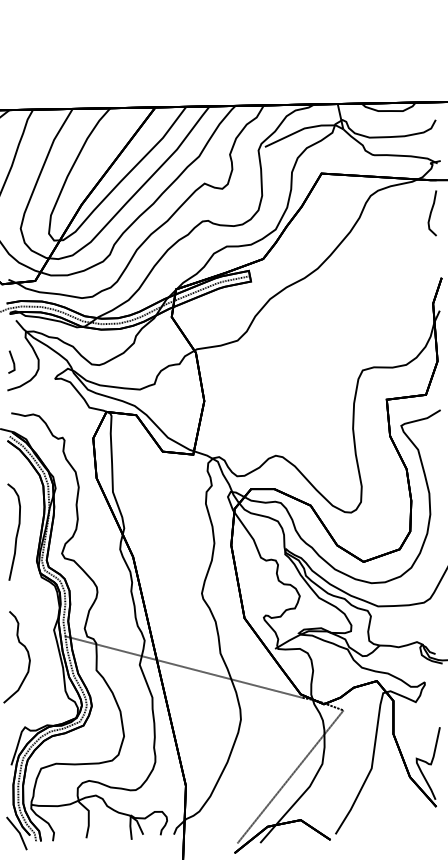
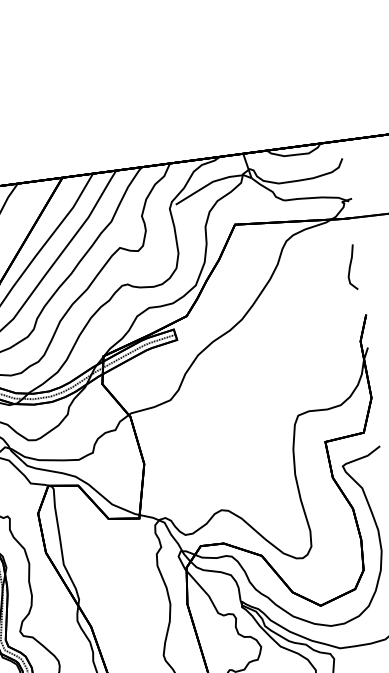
curve: (431, 213) -> (350, 267), moved

